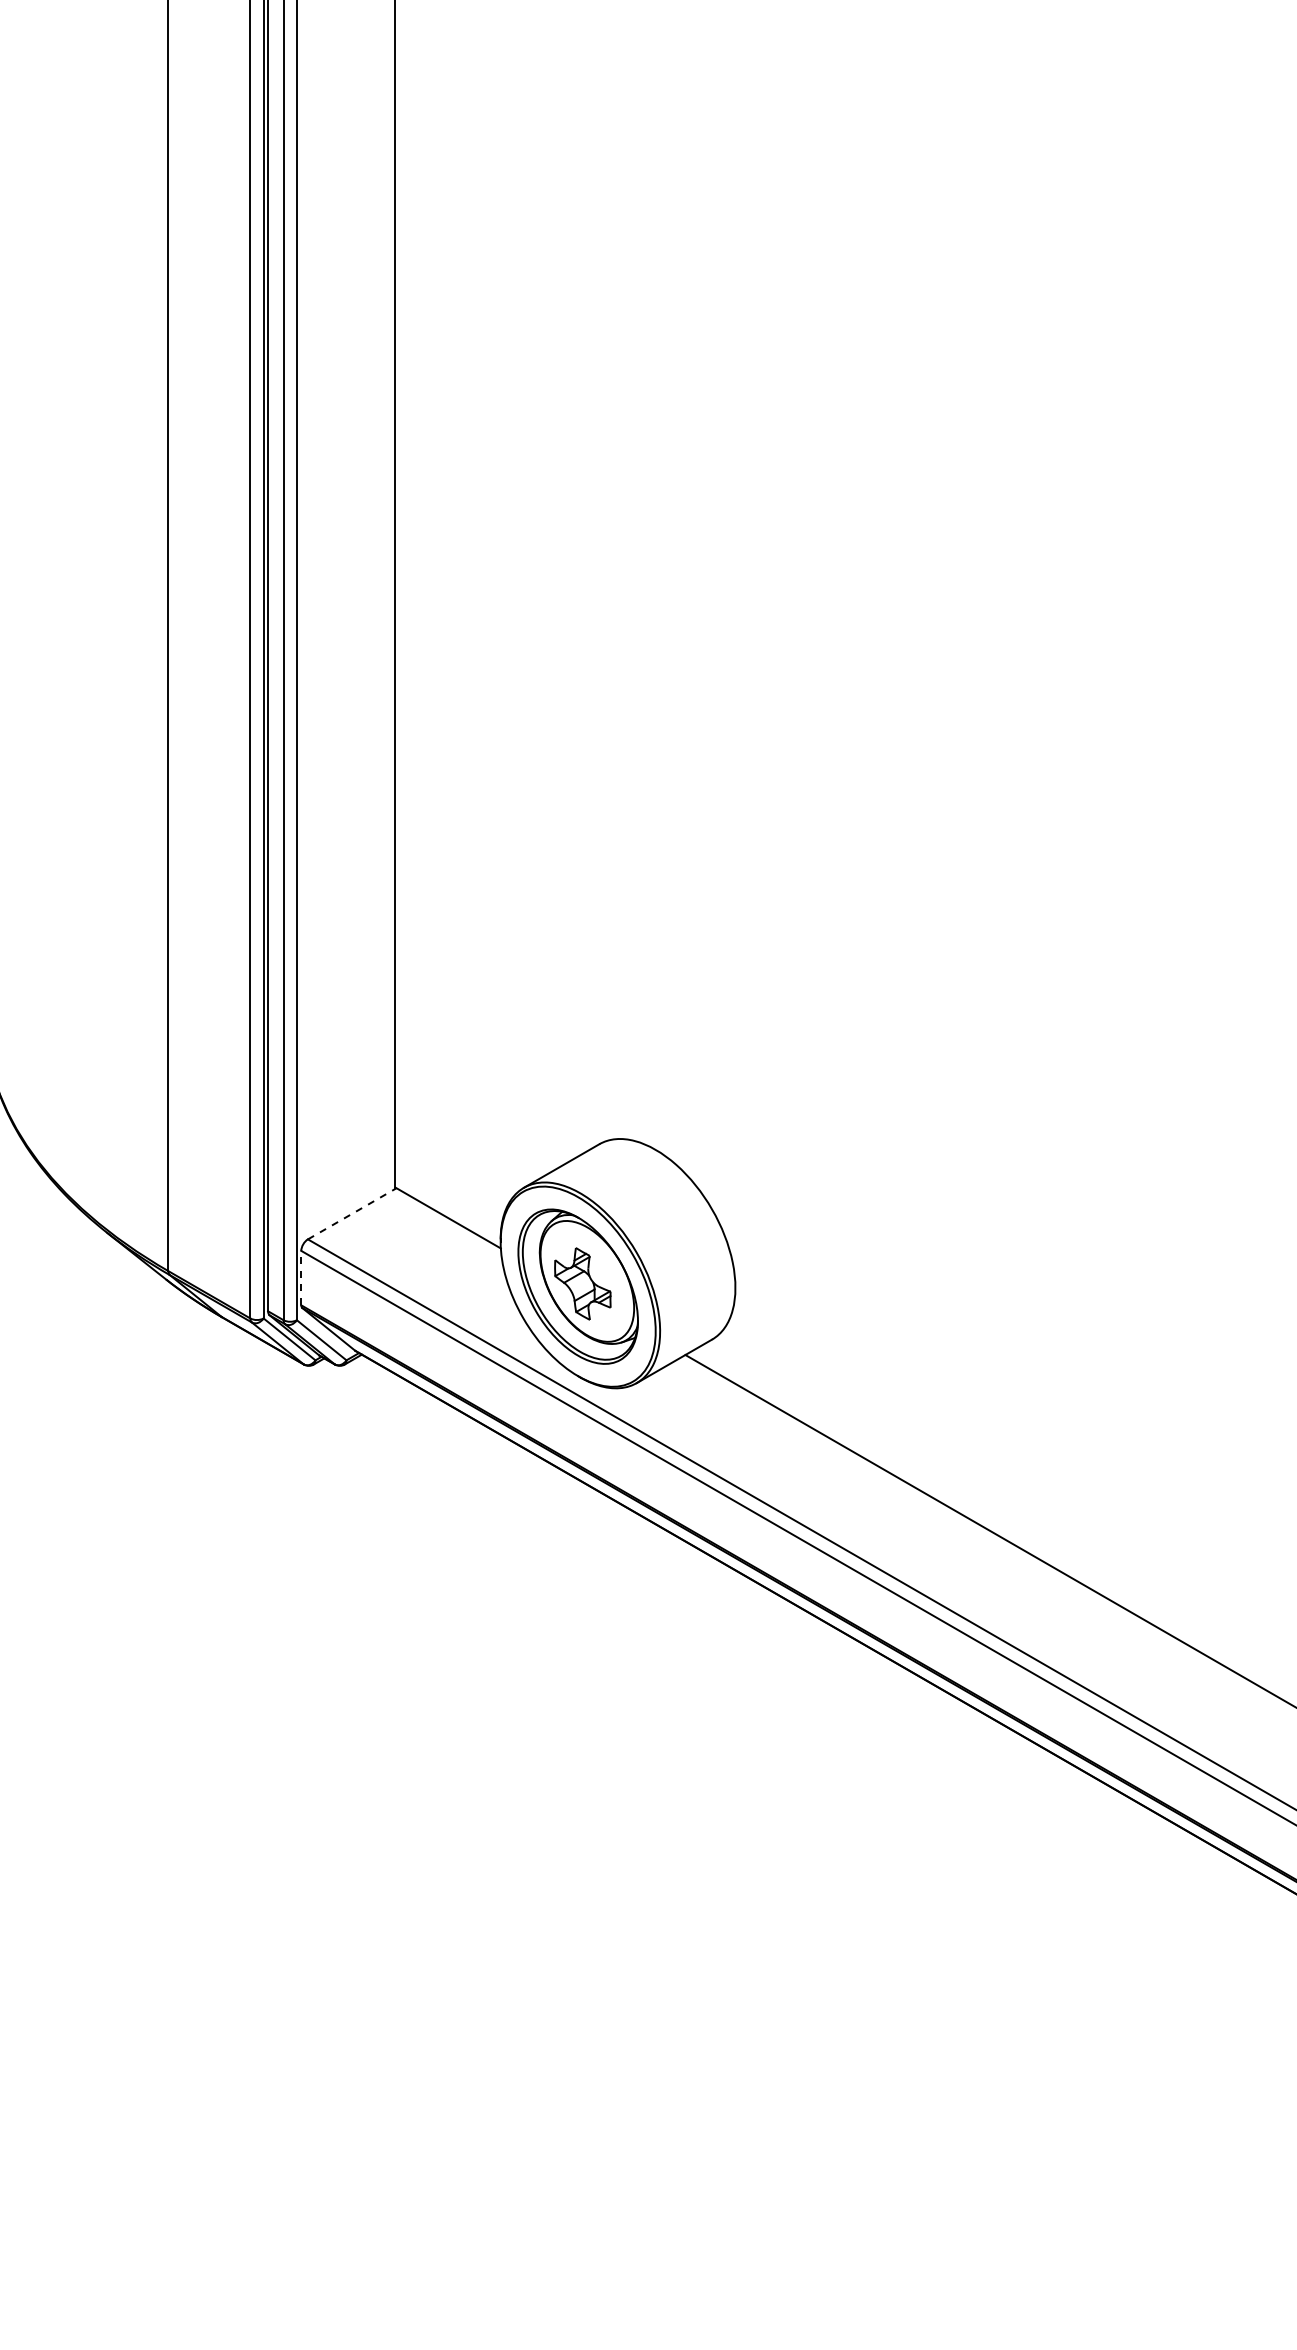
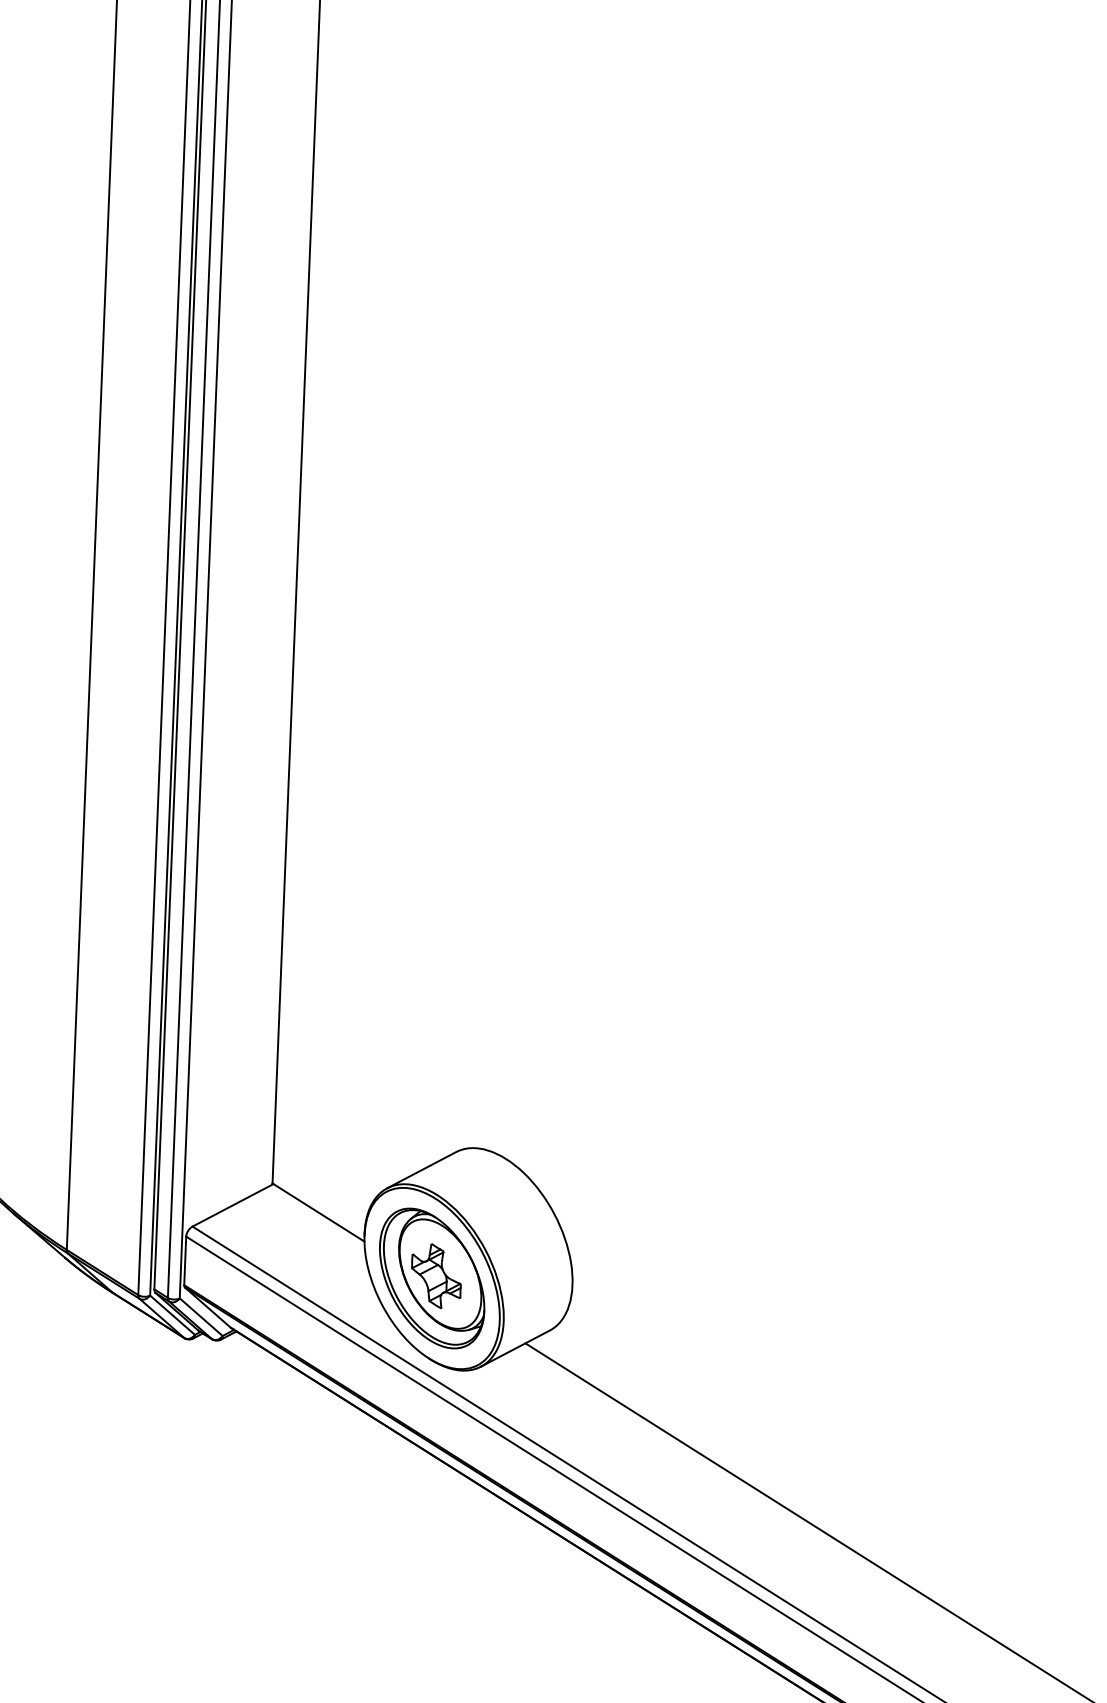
line: (352, 1213) -> (233, 1205), dashed -> solid
line: (301, 1277) -> (185, 1260), dashed -> solid

